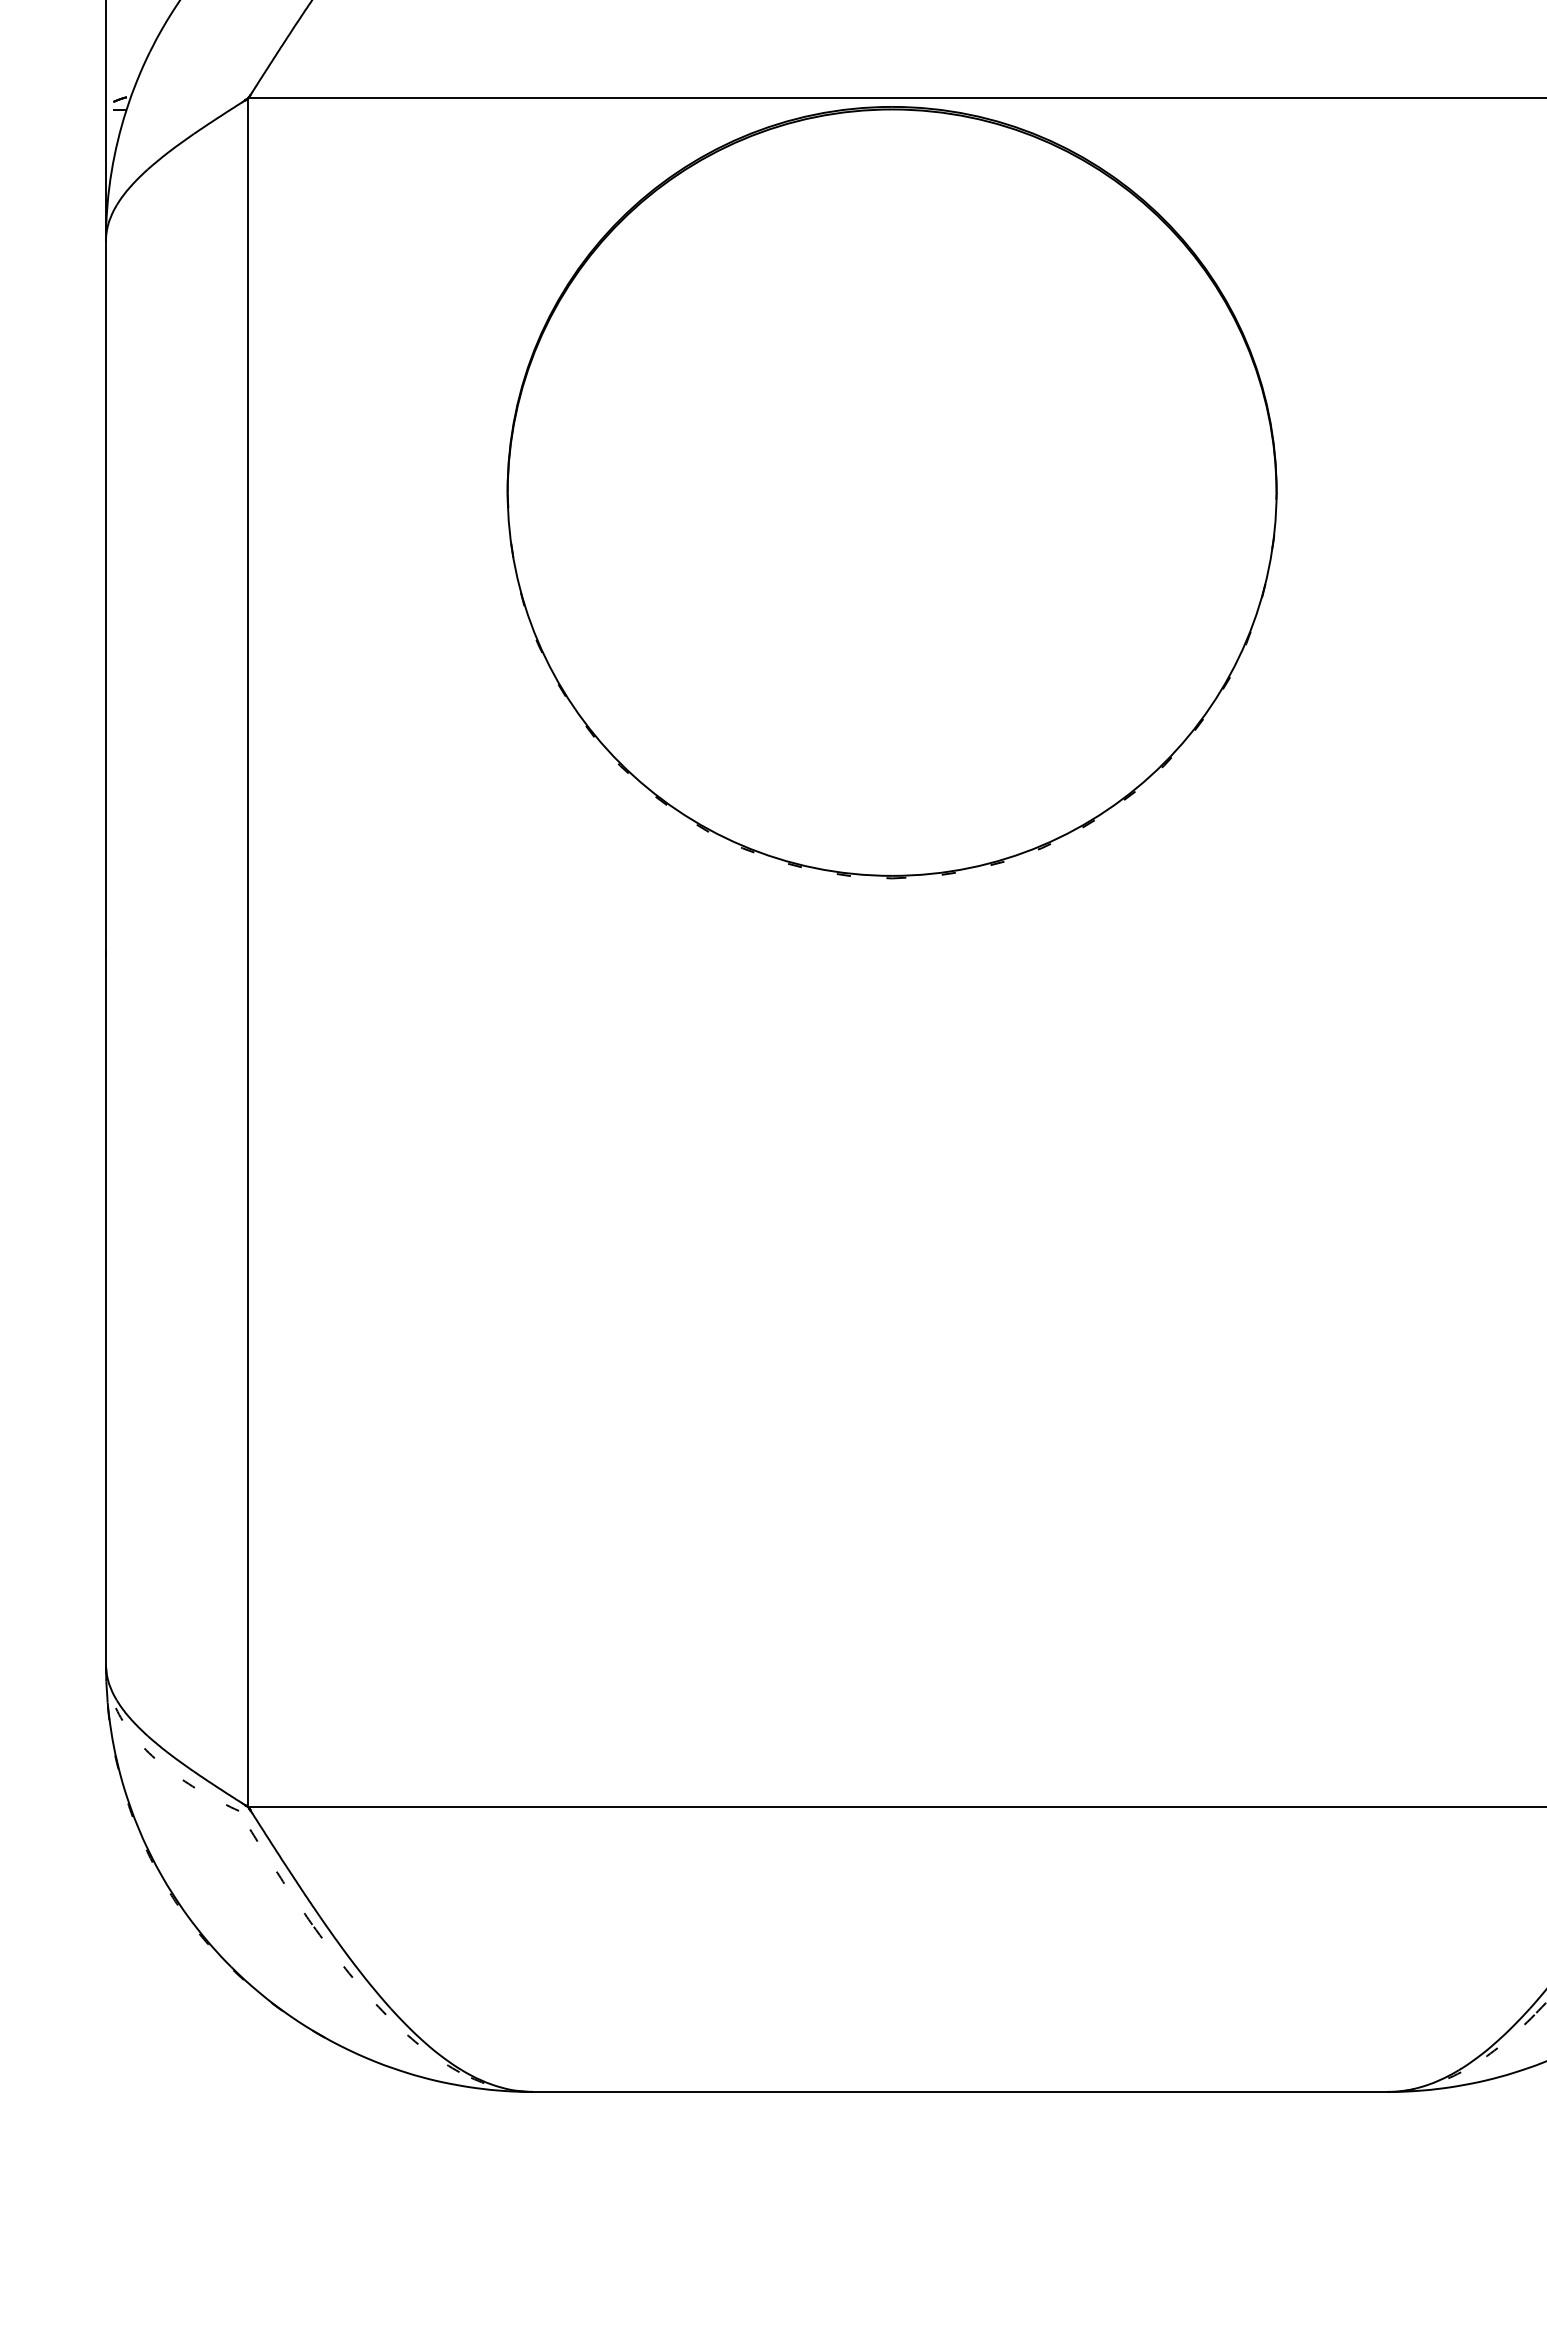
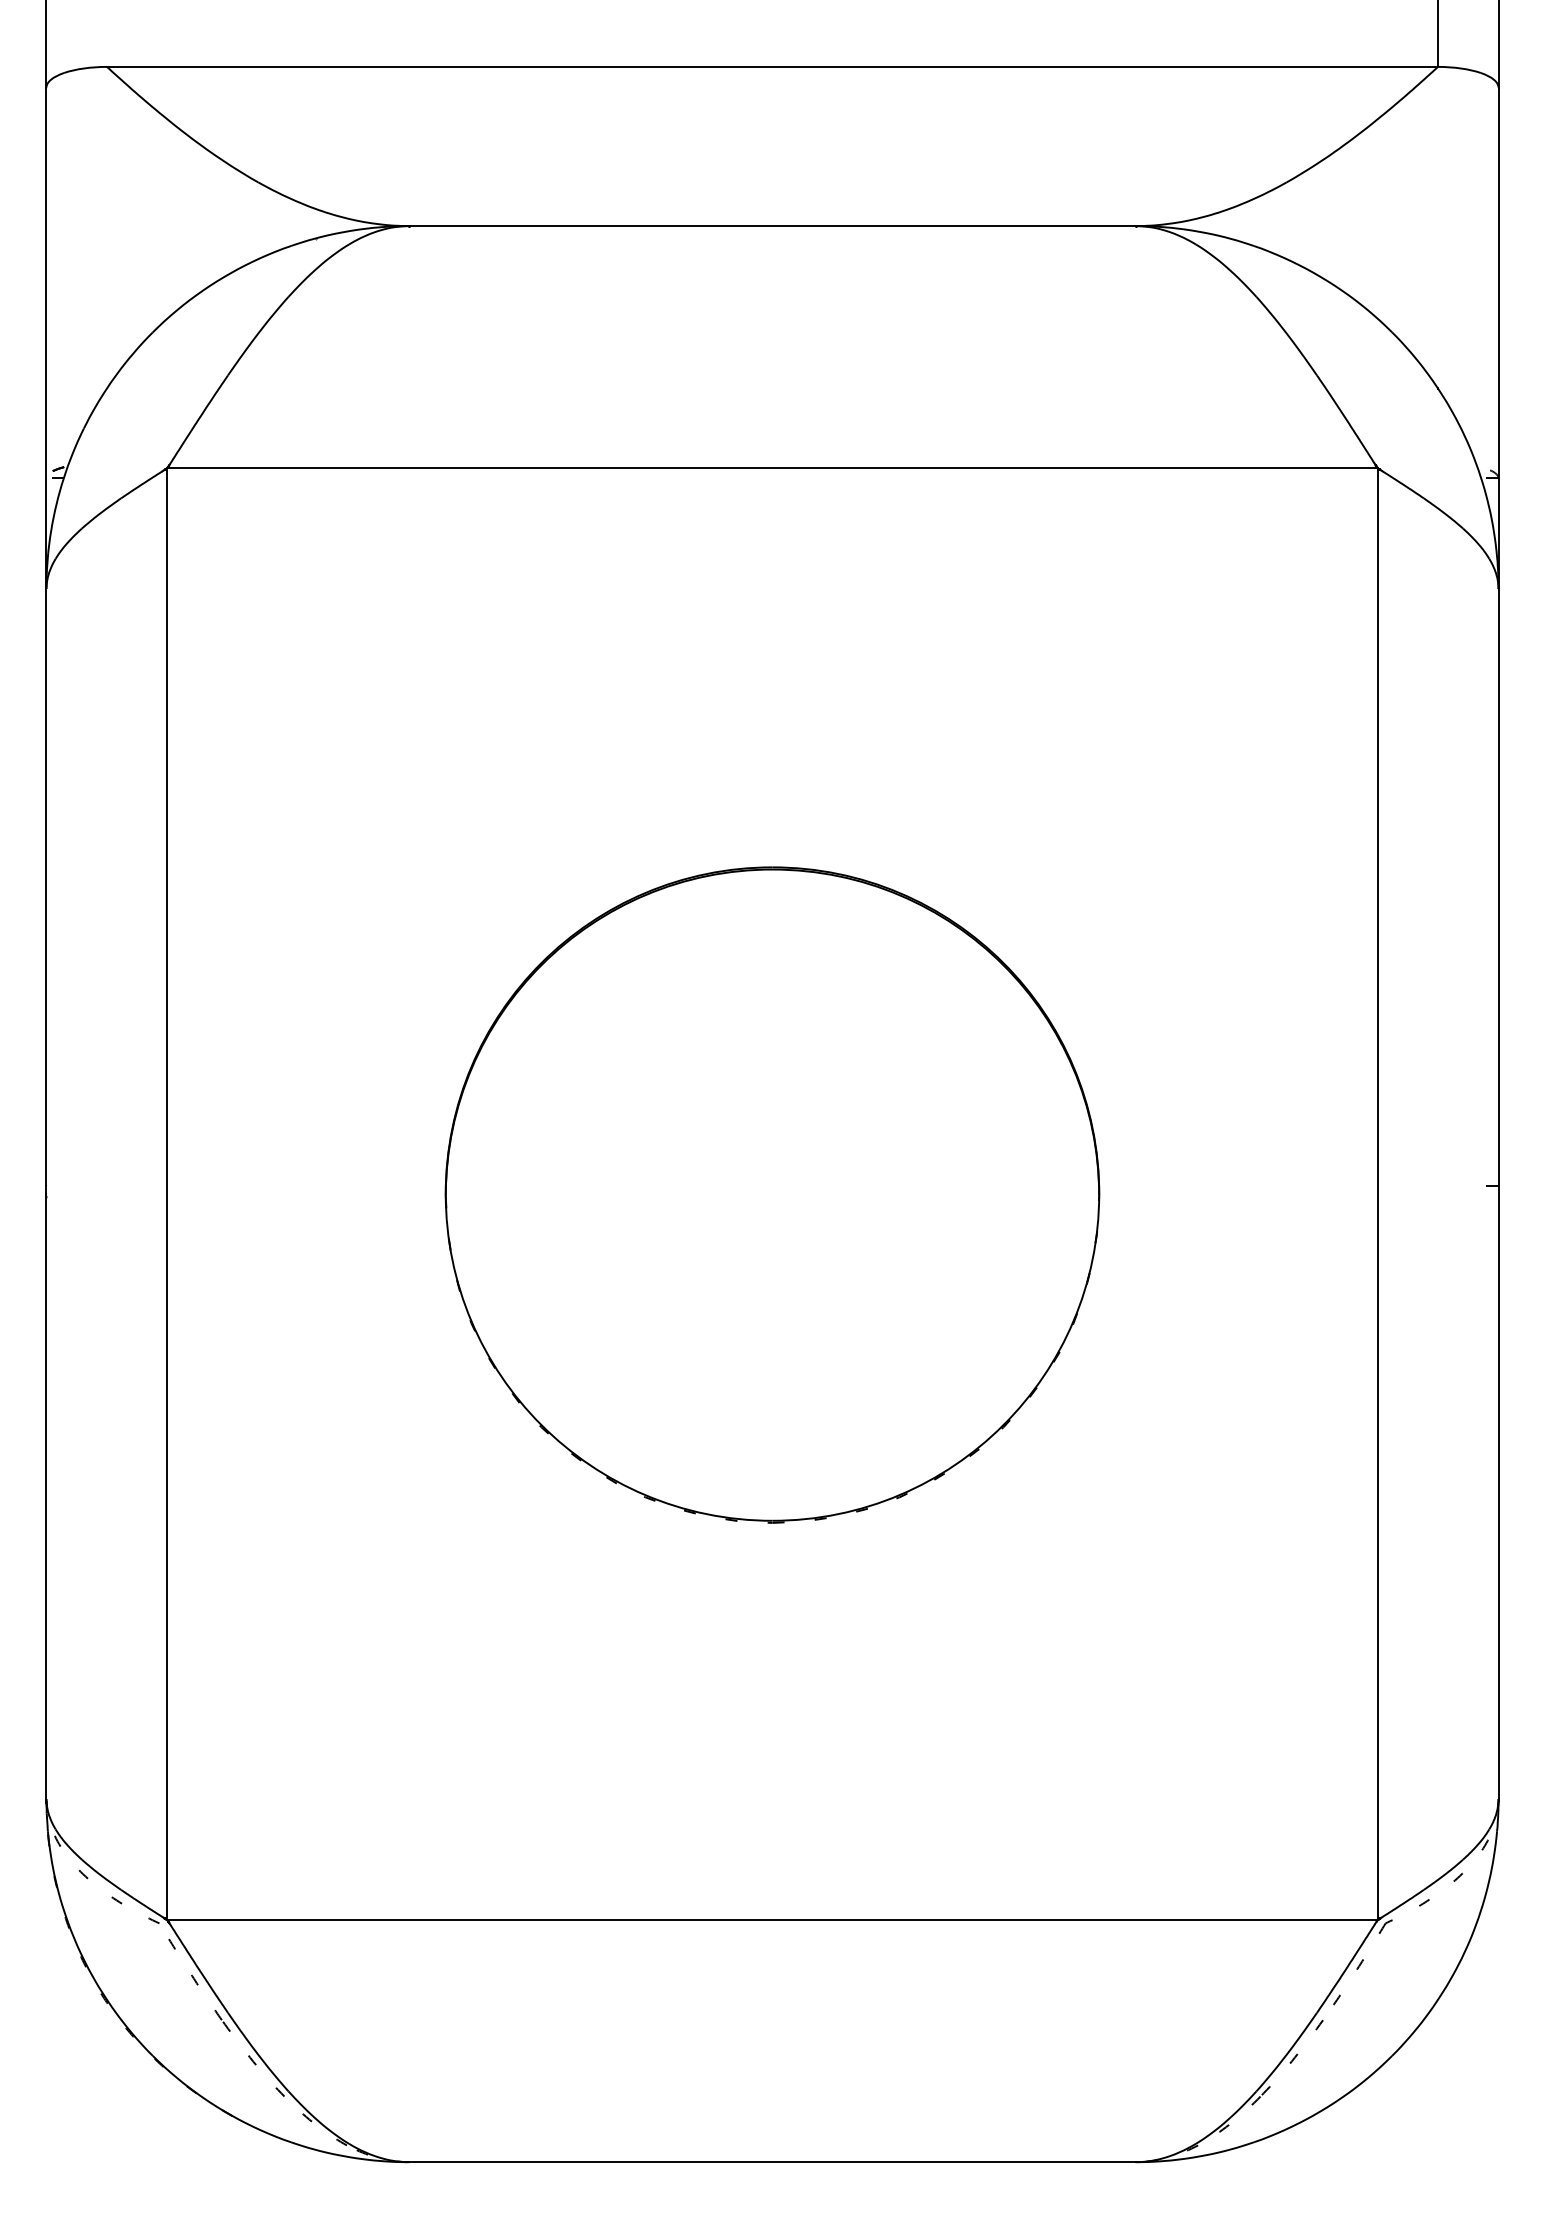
part: (892, 491) -> (772, 1194), moved

